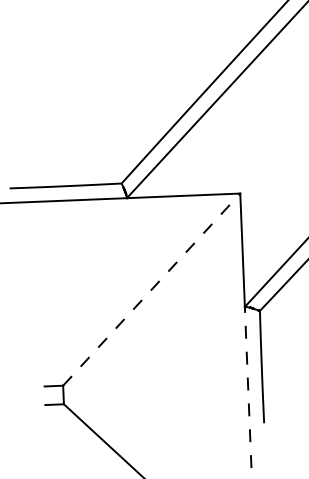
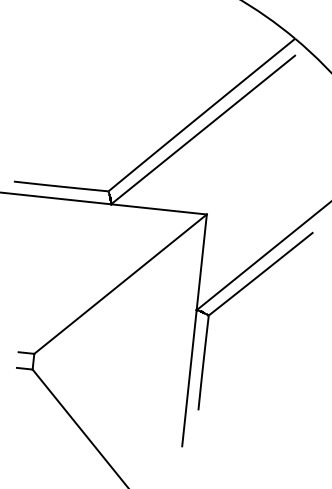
line: (151, 290) -> (120, 284), dashed -> solid
line: (248, 386) -> (189, 377), dashed -> solid

